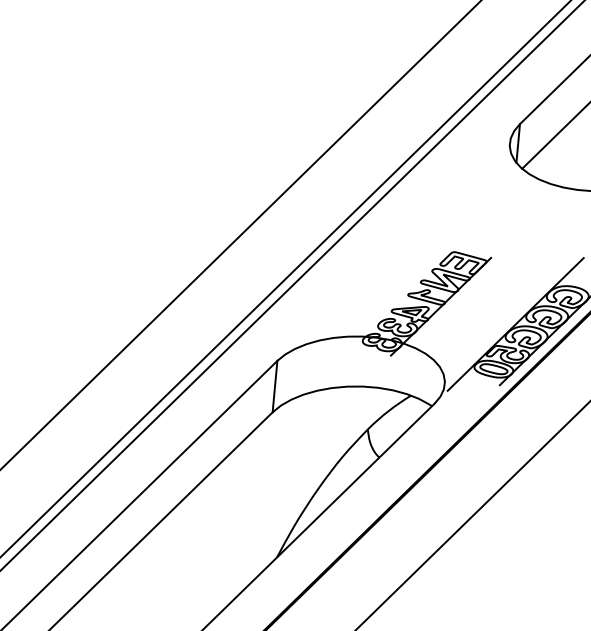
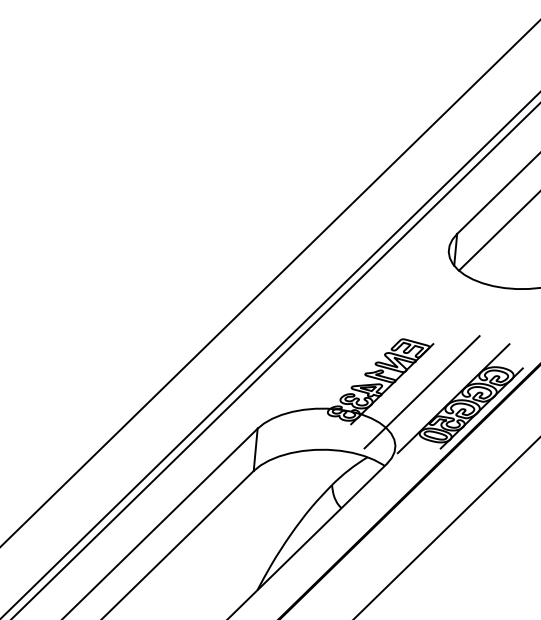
line: (476, 316) -> (421, 392), added

